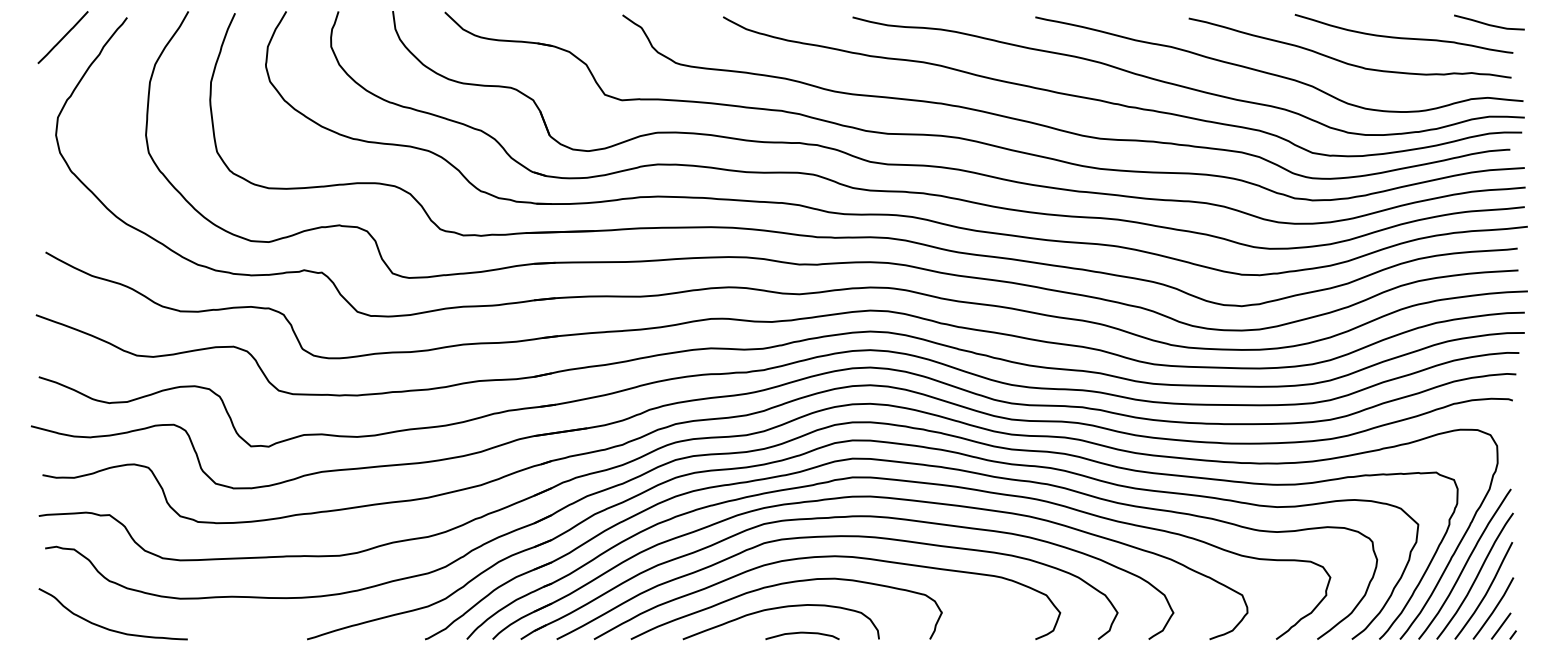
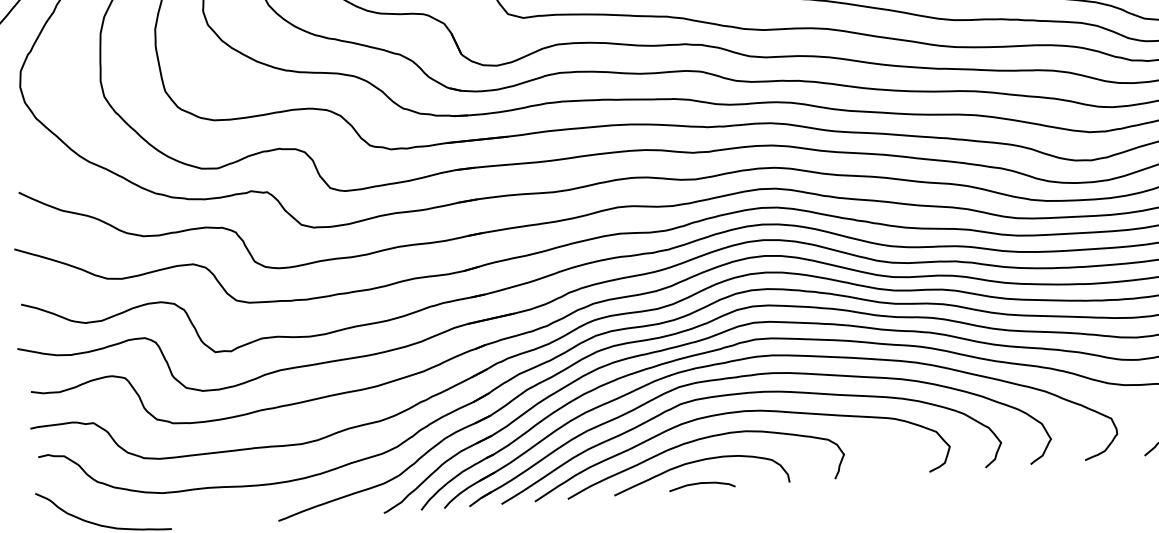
curve: (802, 633) -> (702, 483), moved

